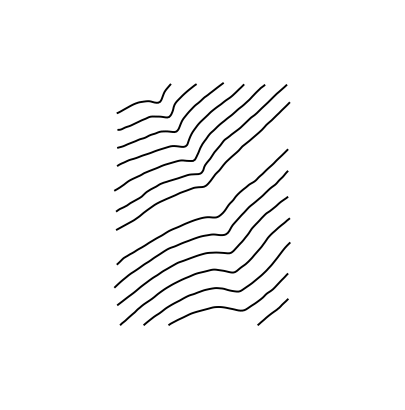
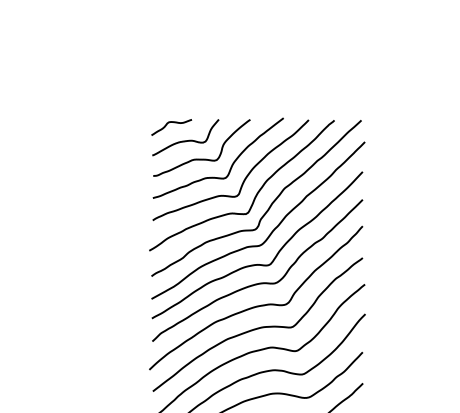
curve: (130, 87) -> (169, 123), added
curve: (202, 201) -> (257, 263), added

